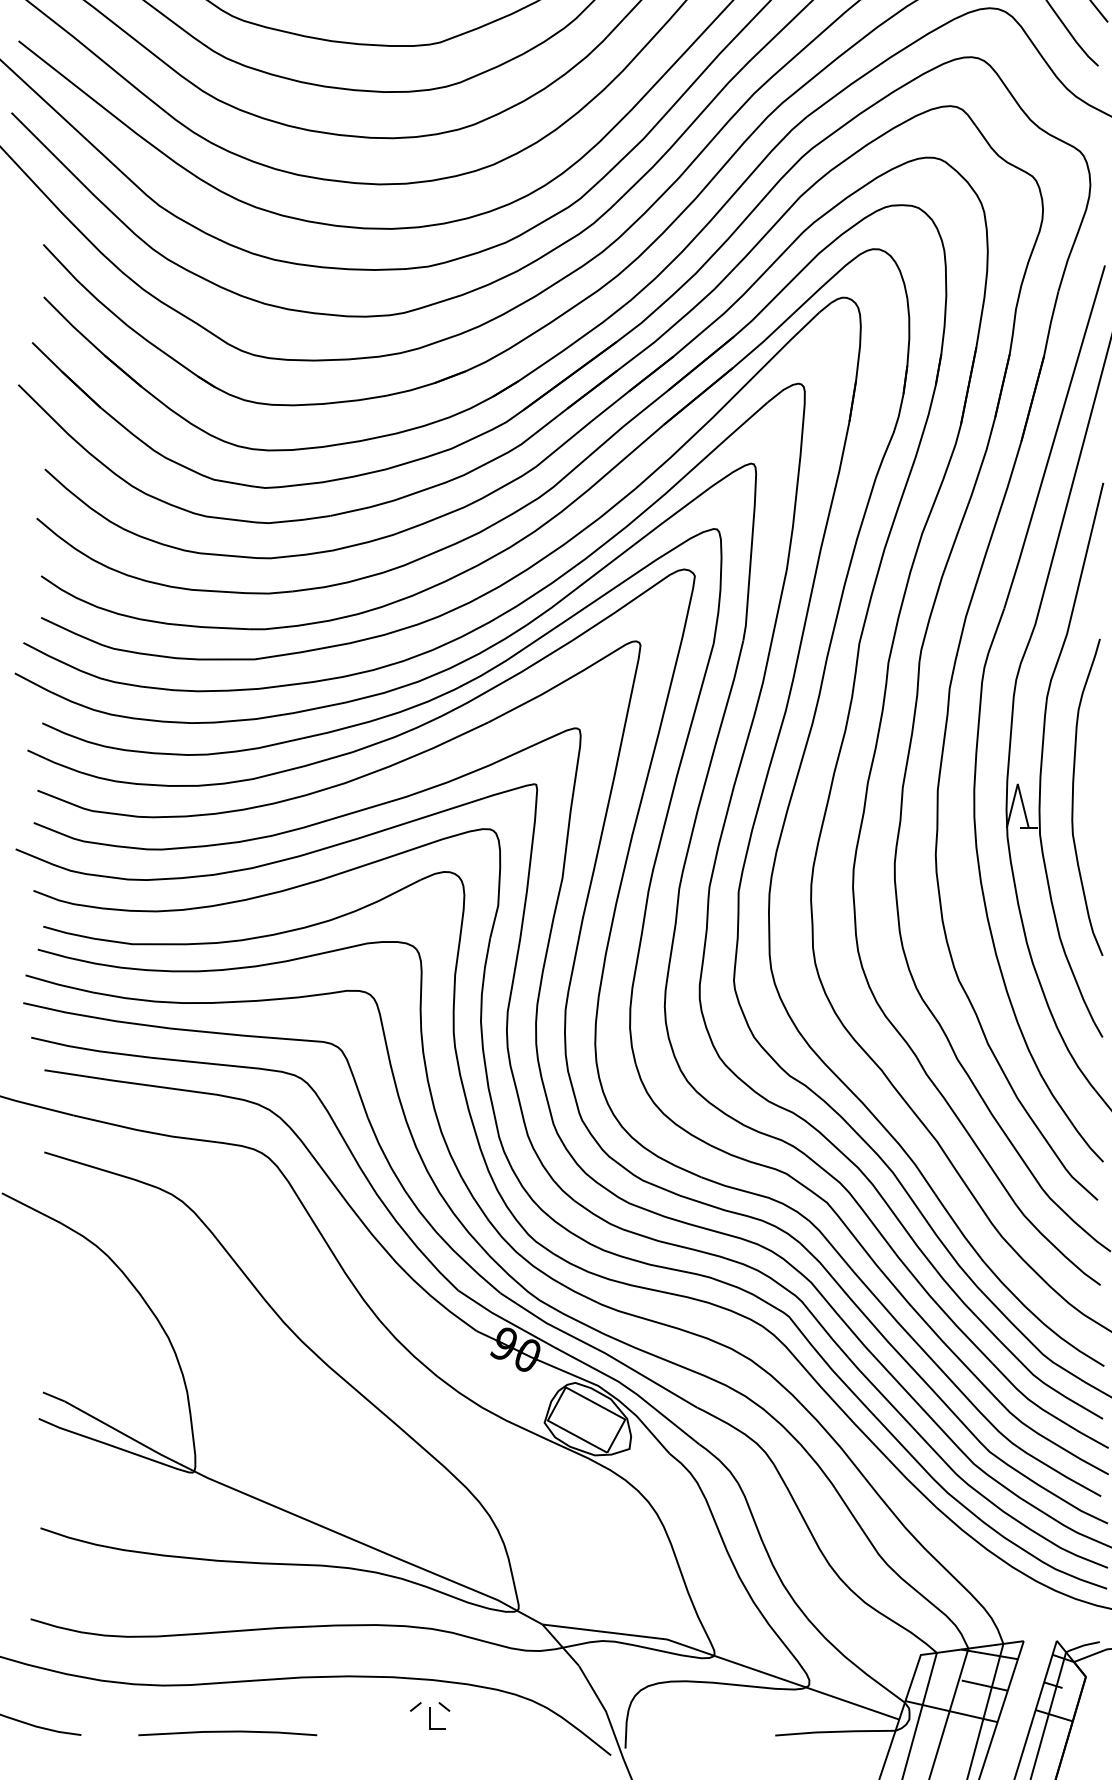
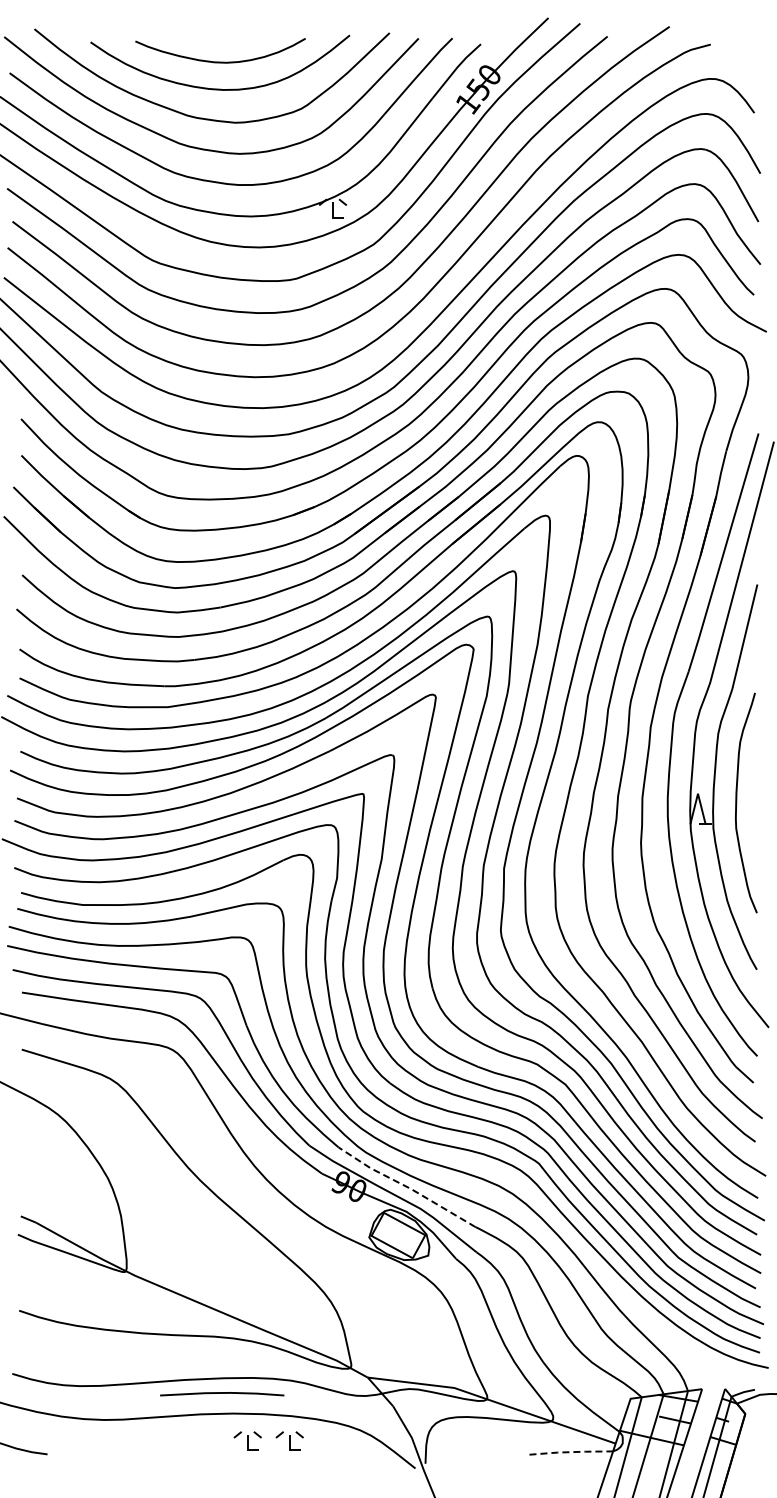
line: (598, 1349) -> (406, 1186), solid -> dashed
part: (369, 1715) -> (247, 1440), added
line: (228, 1732) -> (222, 1393), moved
line: (835, 1732) -> (571, 1452), solid -> dashed

